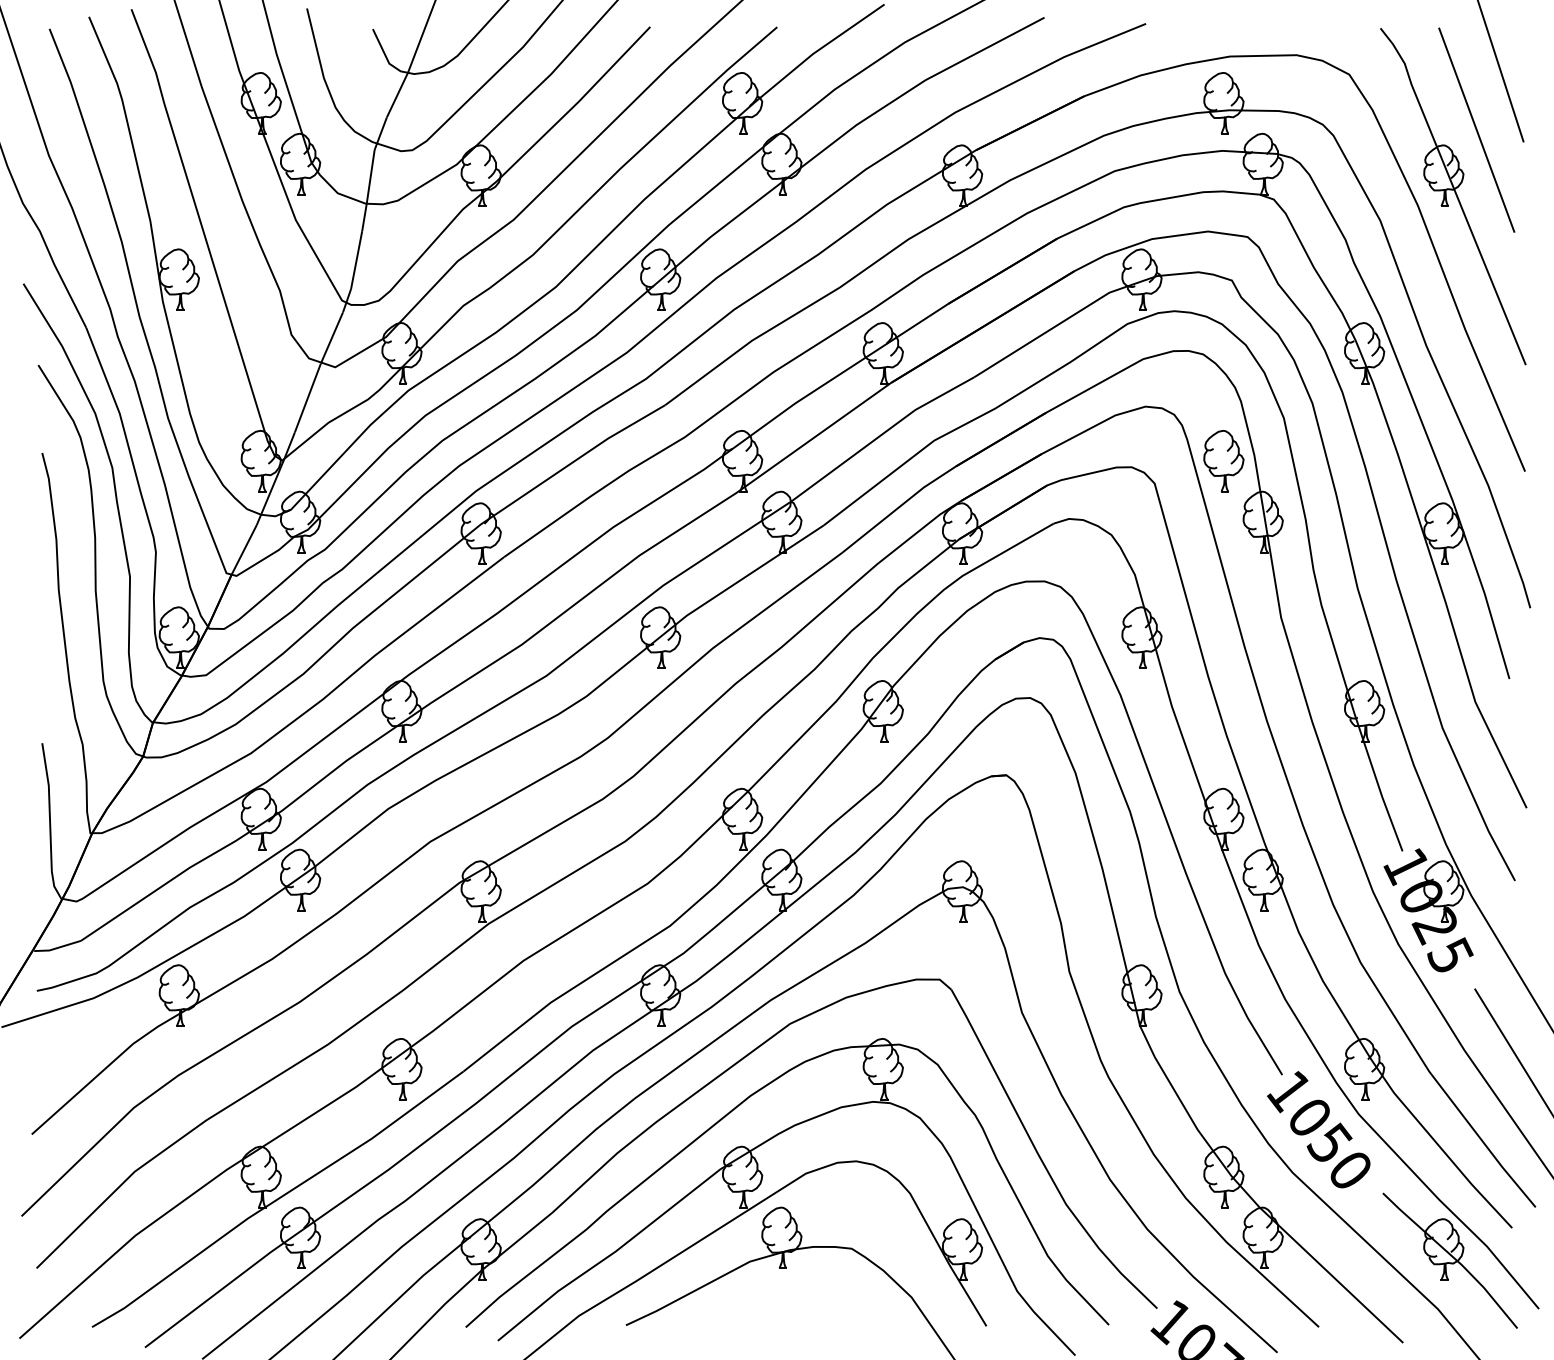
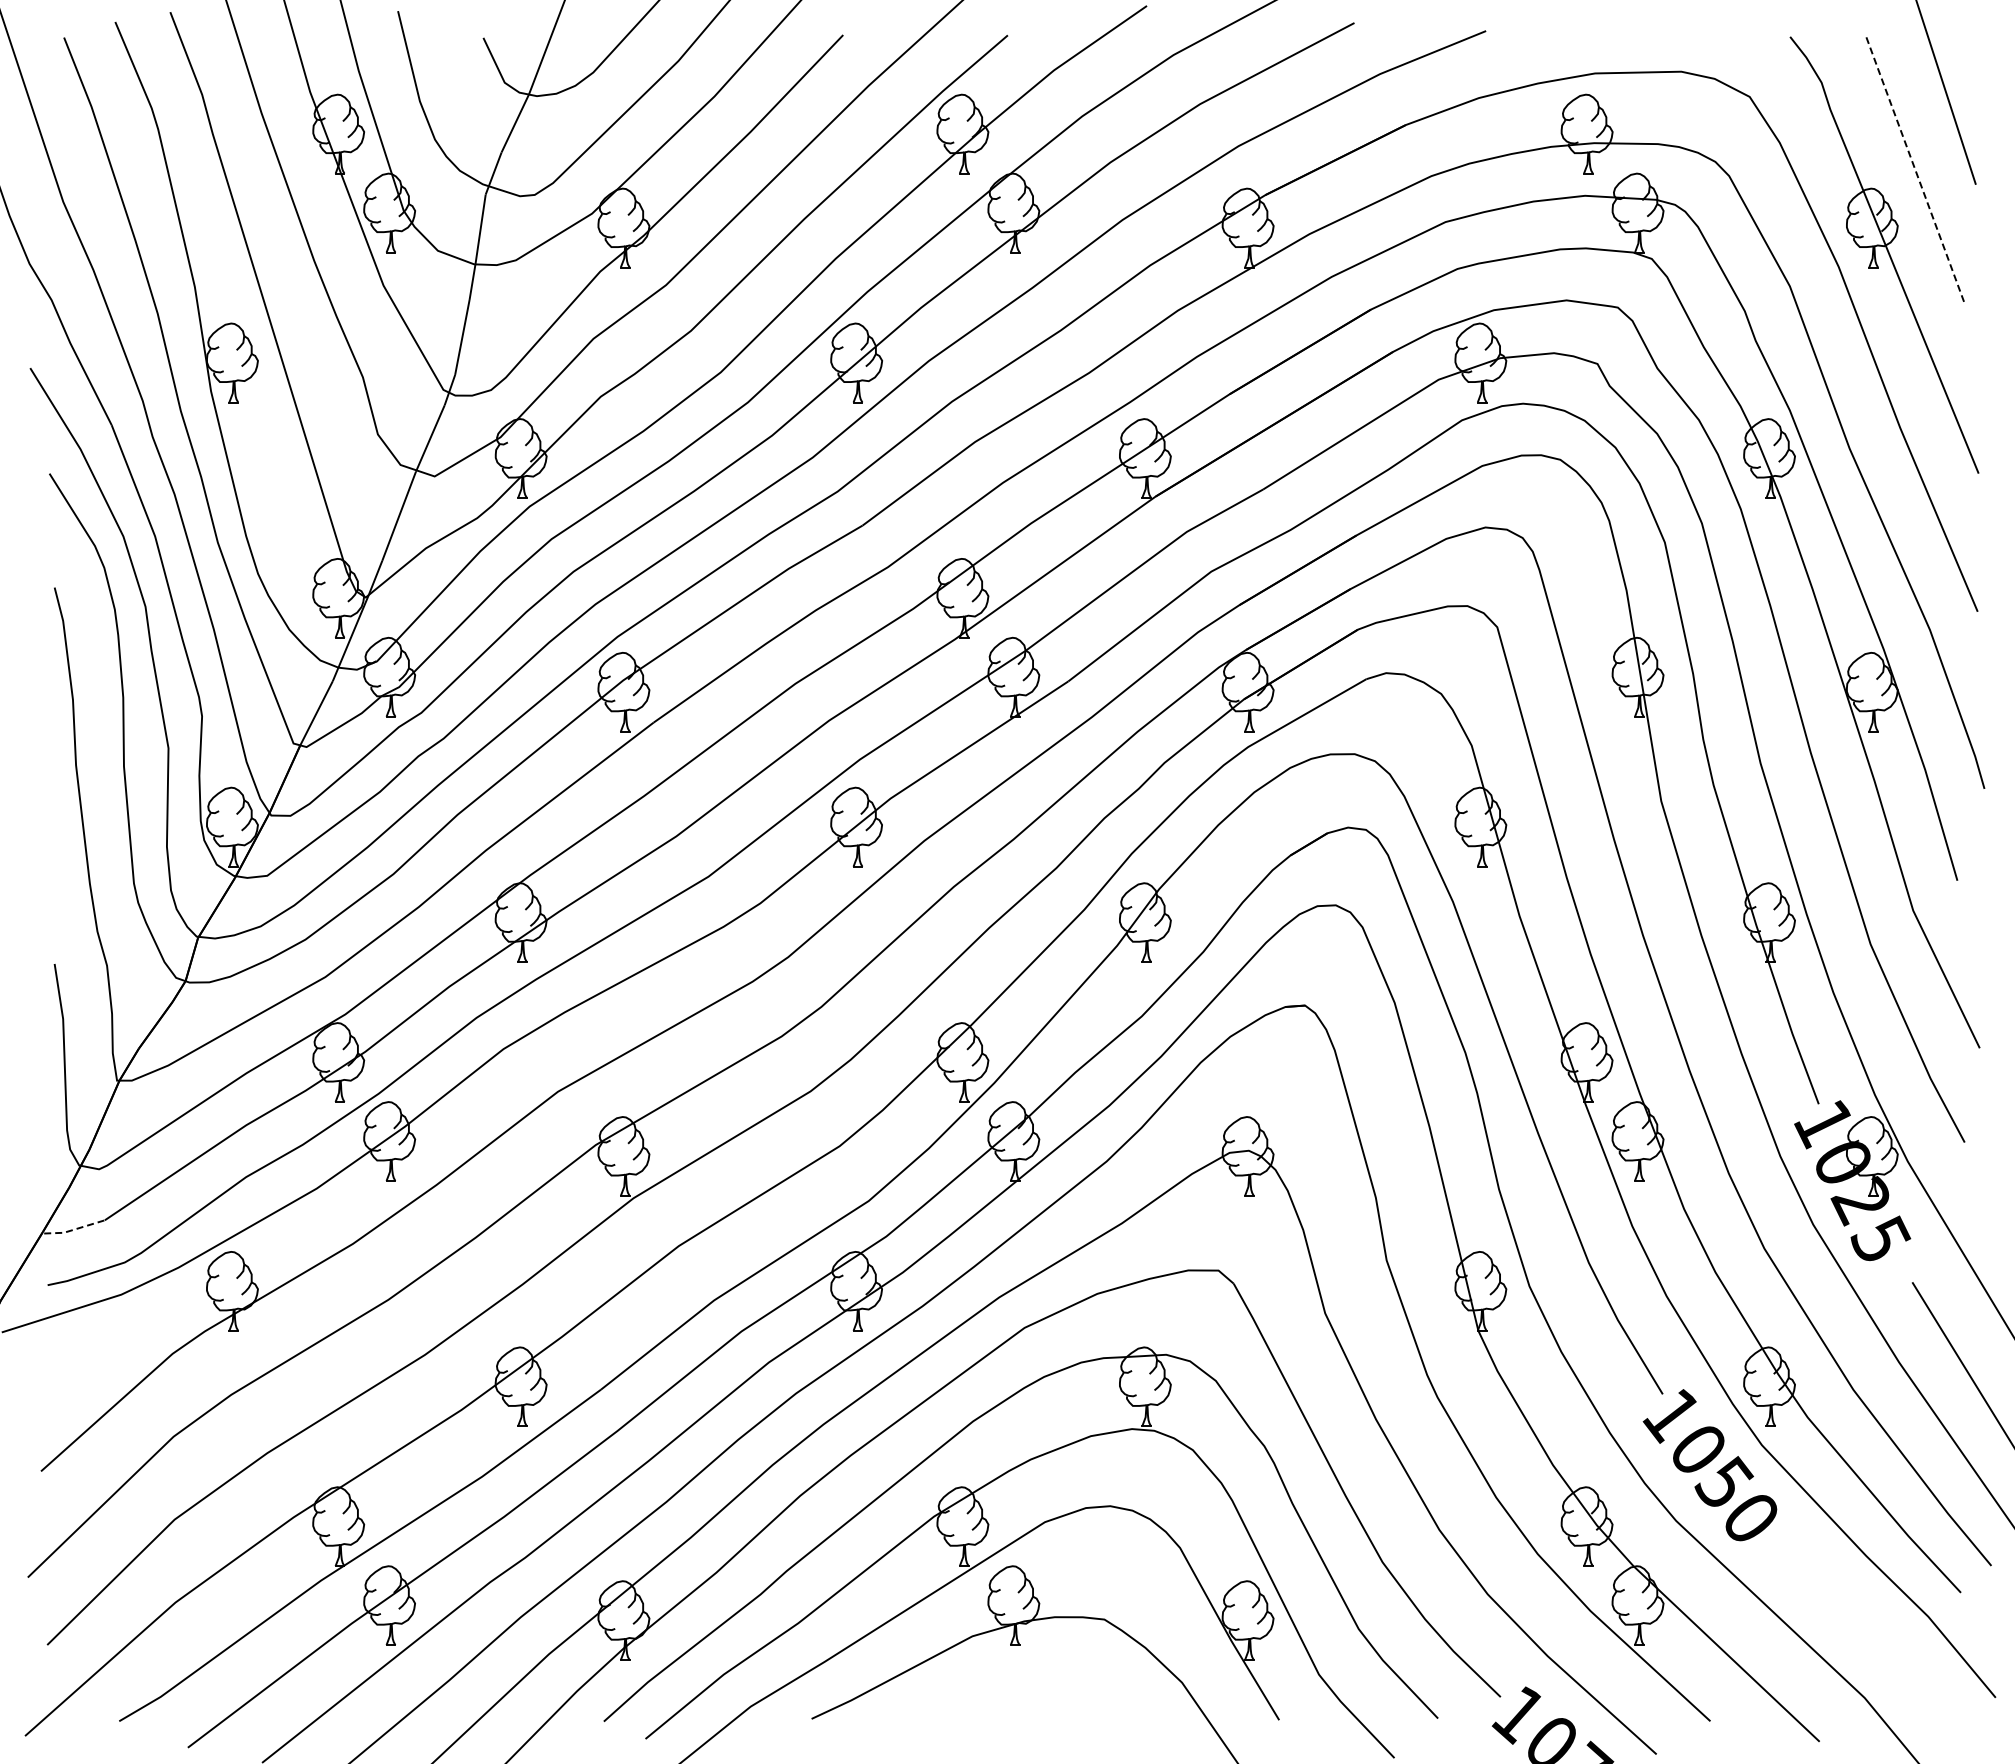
line: (1477, 129) -> (1915, 168), solid -> dashed
part: (1223, 461) -> (1586, 598), removed
line: (57, 947) -> (74, 1229), solid -> dashed
part: (1450, 1261) -> (1880, 1635), removed

